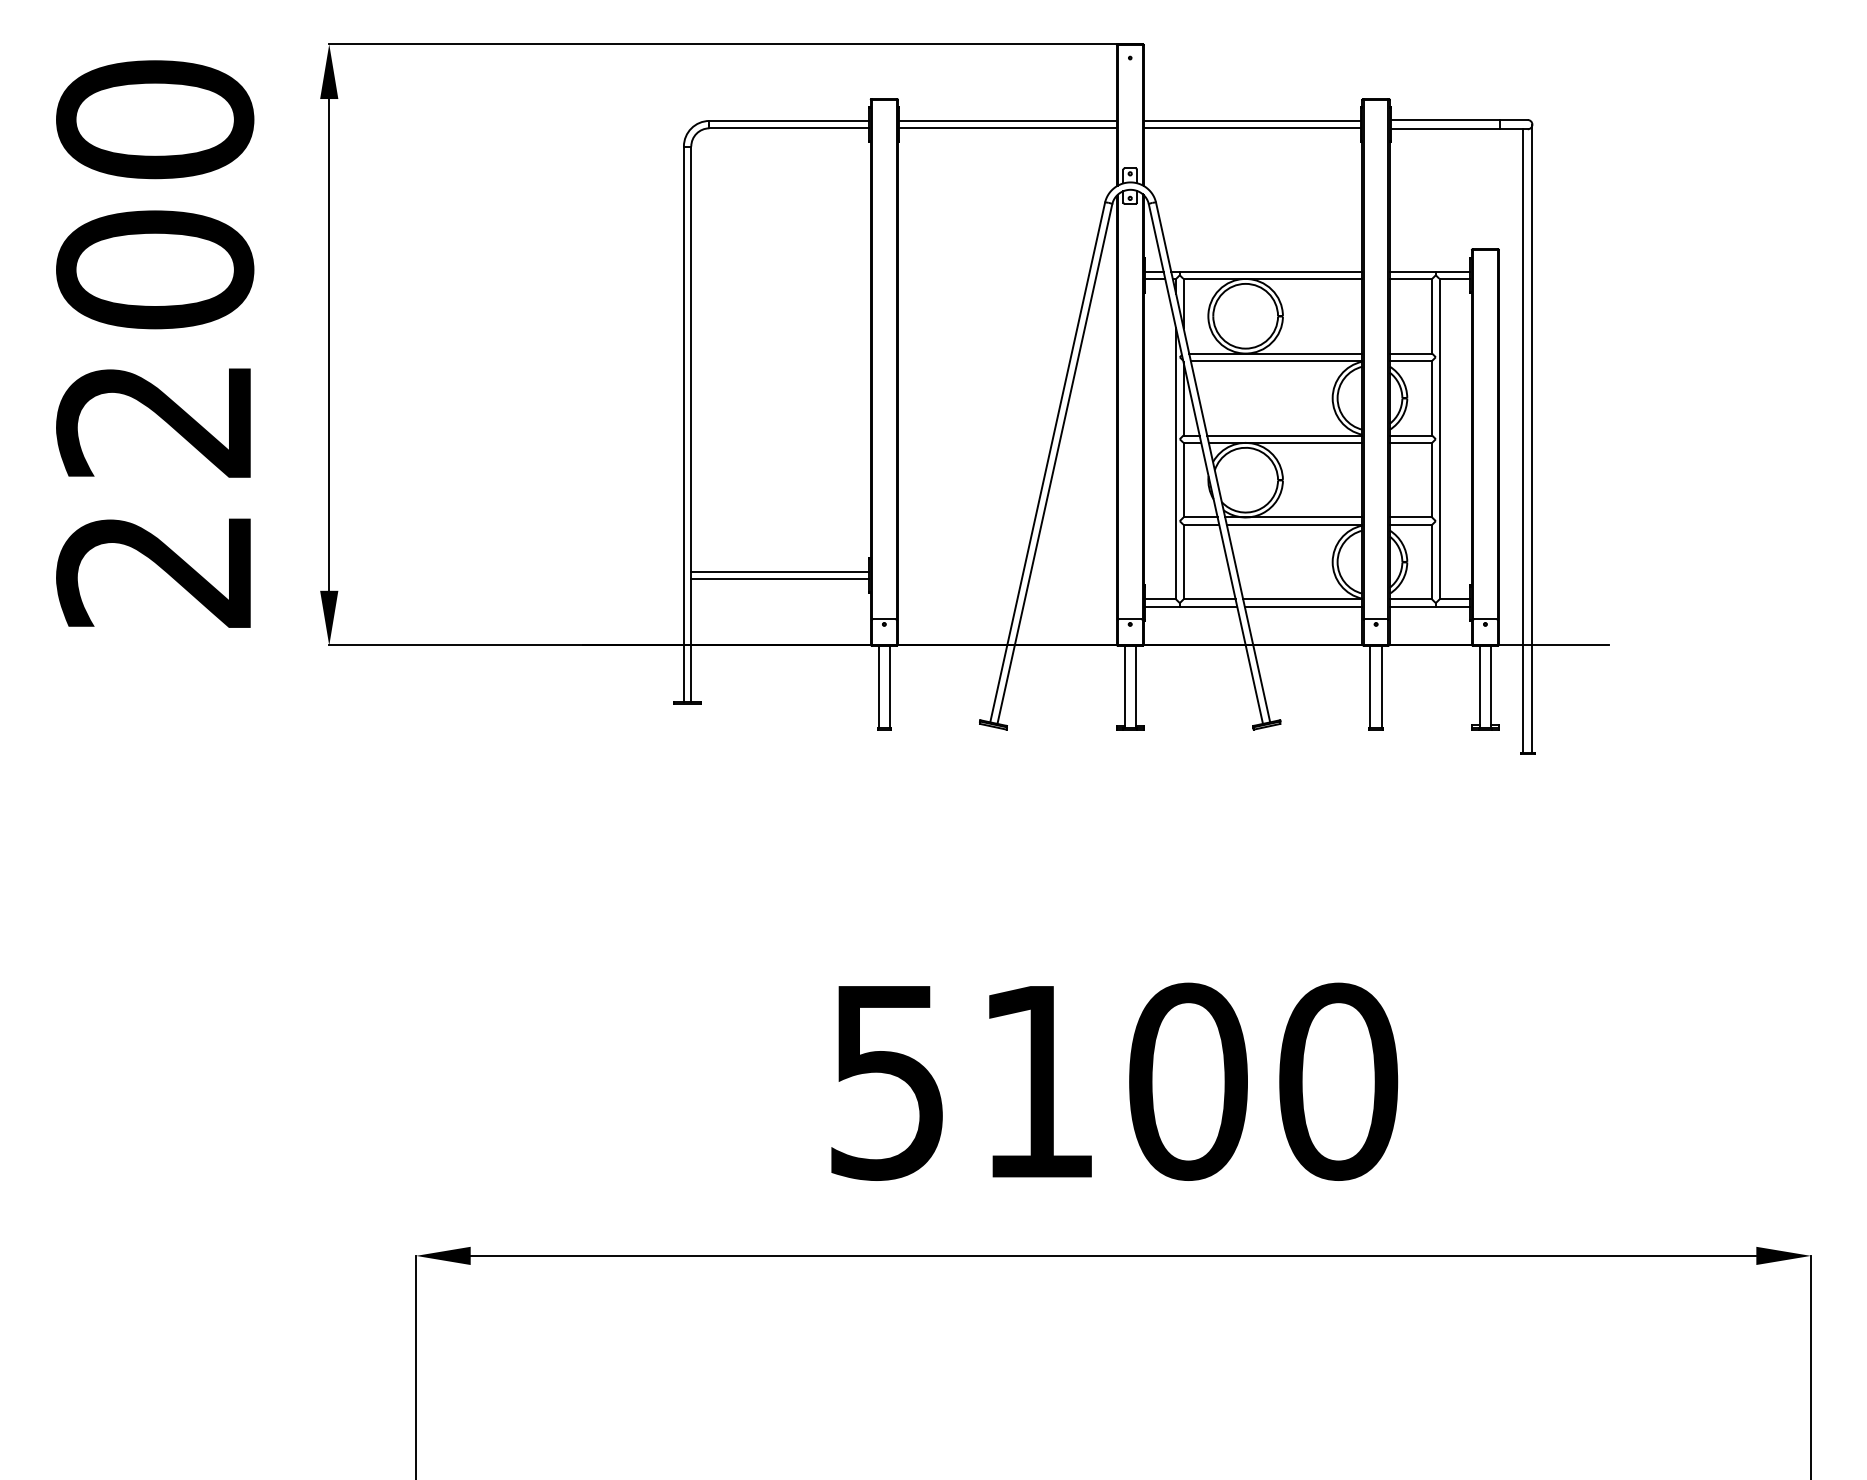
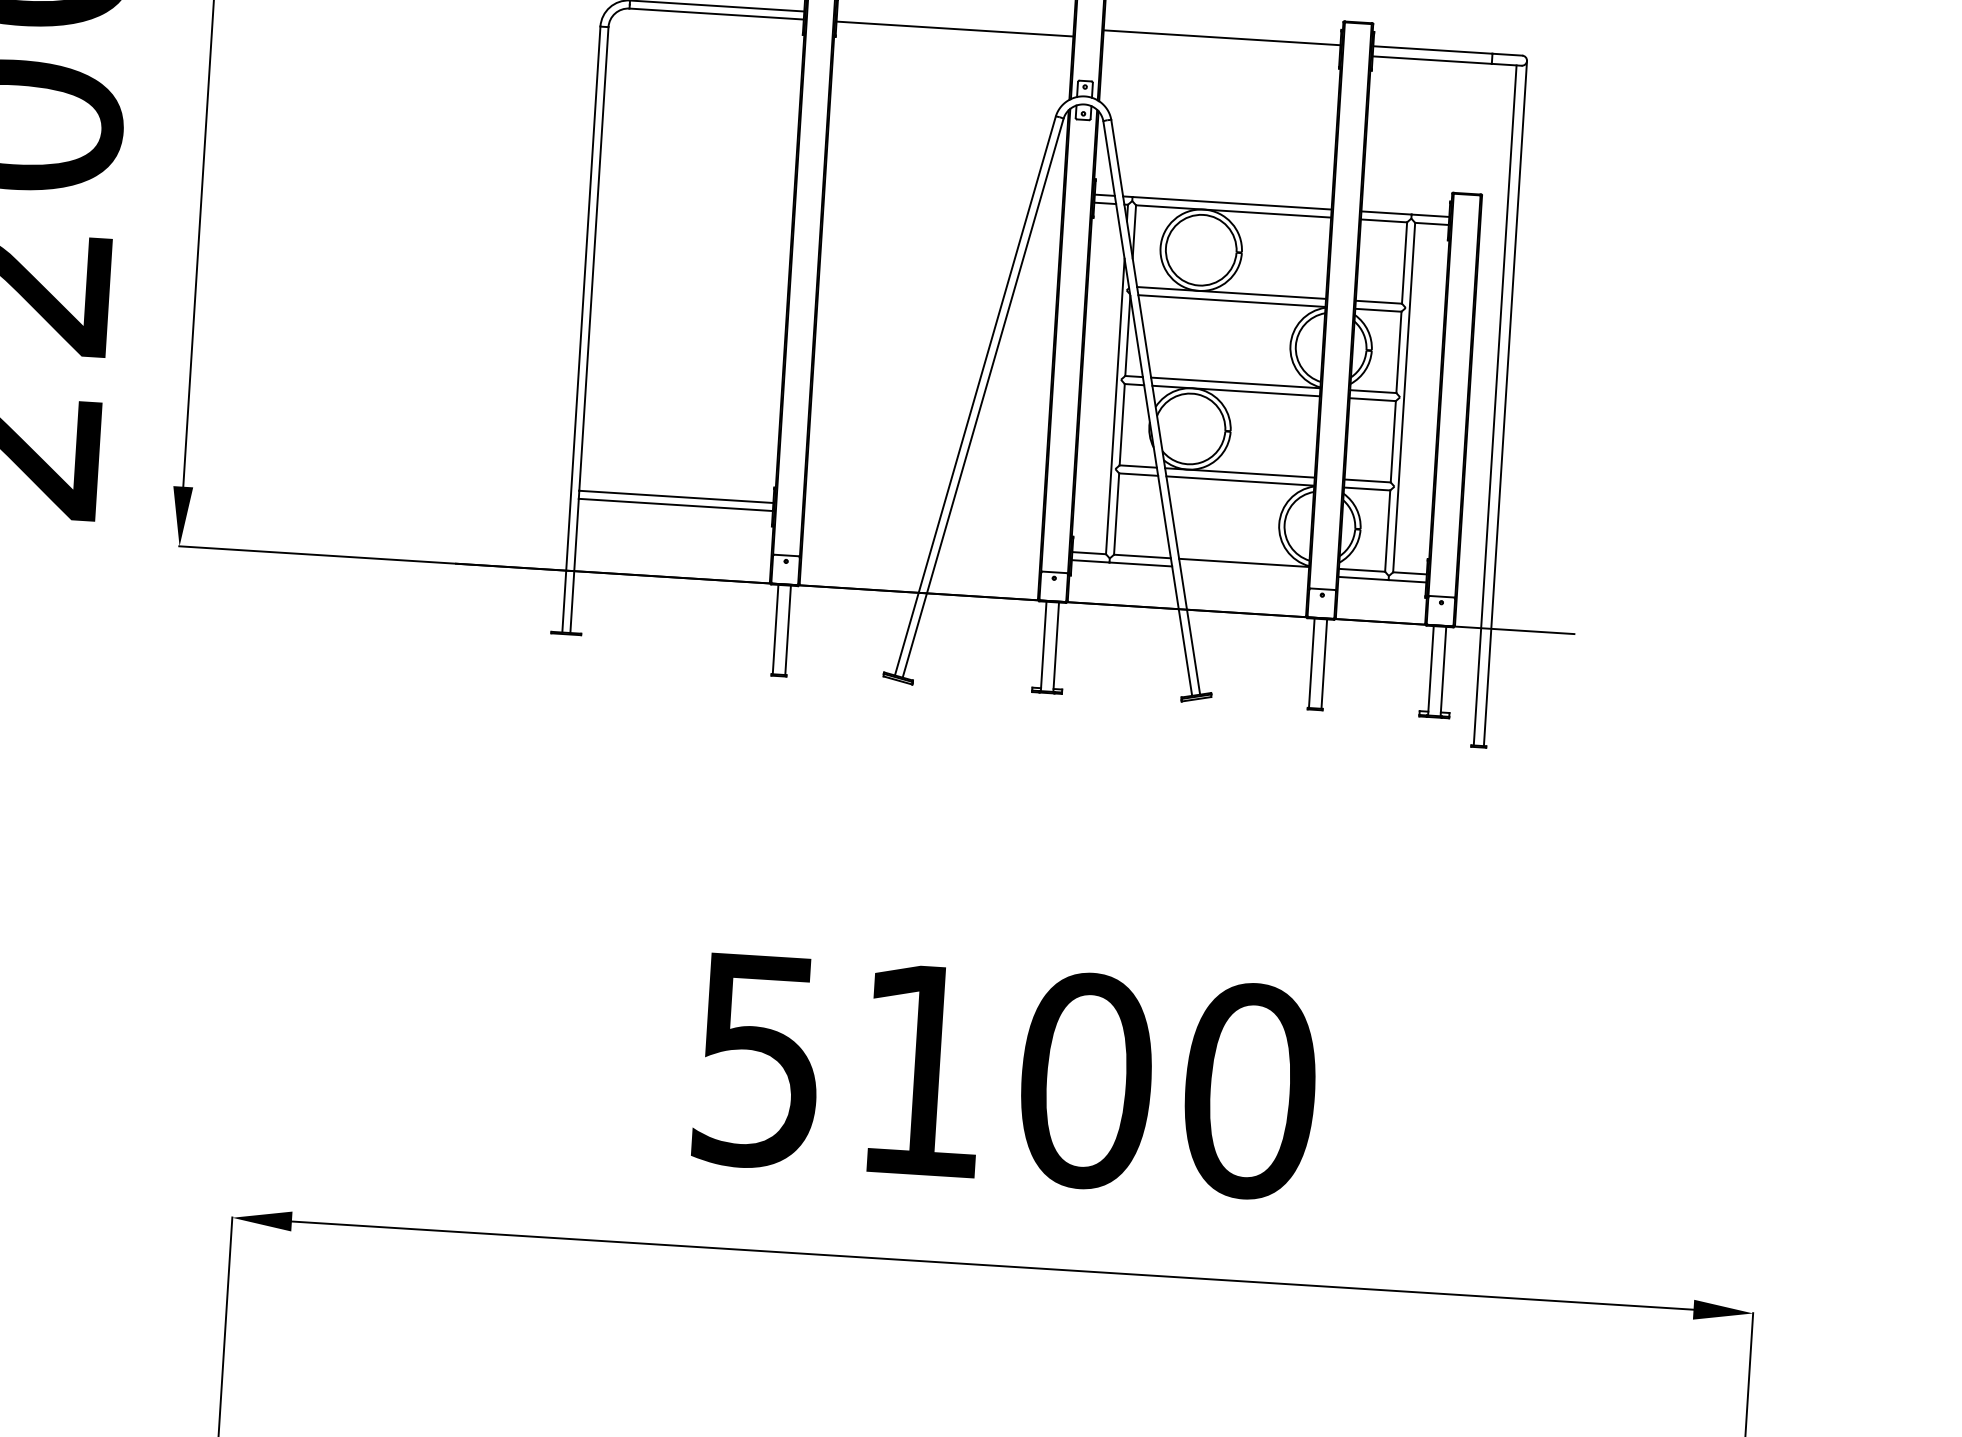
line: (1007, 120) -> (955, 20), removed
line: (1252, 128) -> (1221, 46), removed
line: (1303, 606) -> (1244, 570), removed

